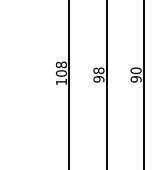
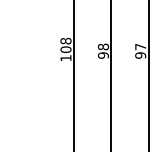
text: (135, 70) -> (140, 46), 90 -> 97

